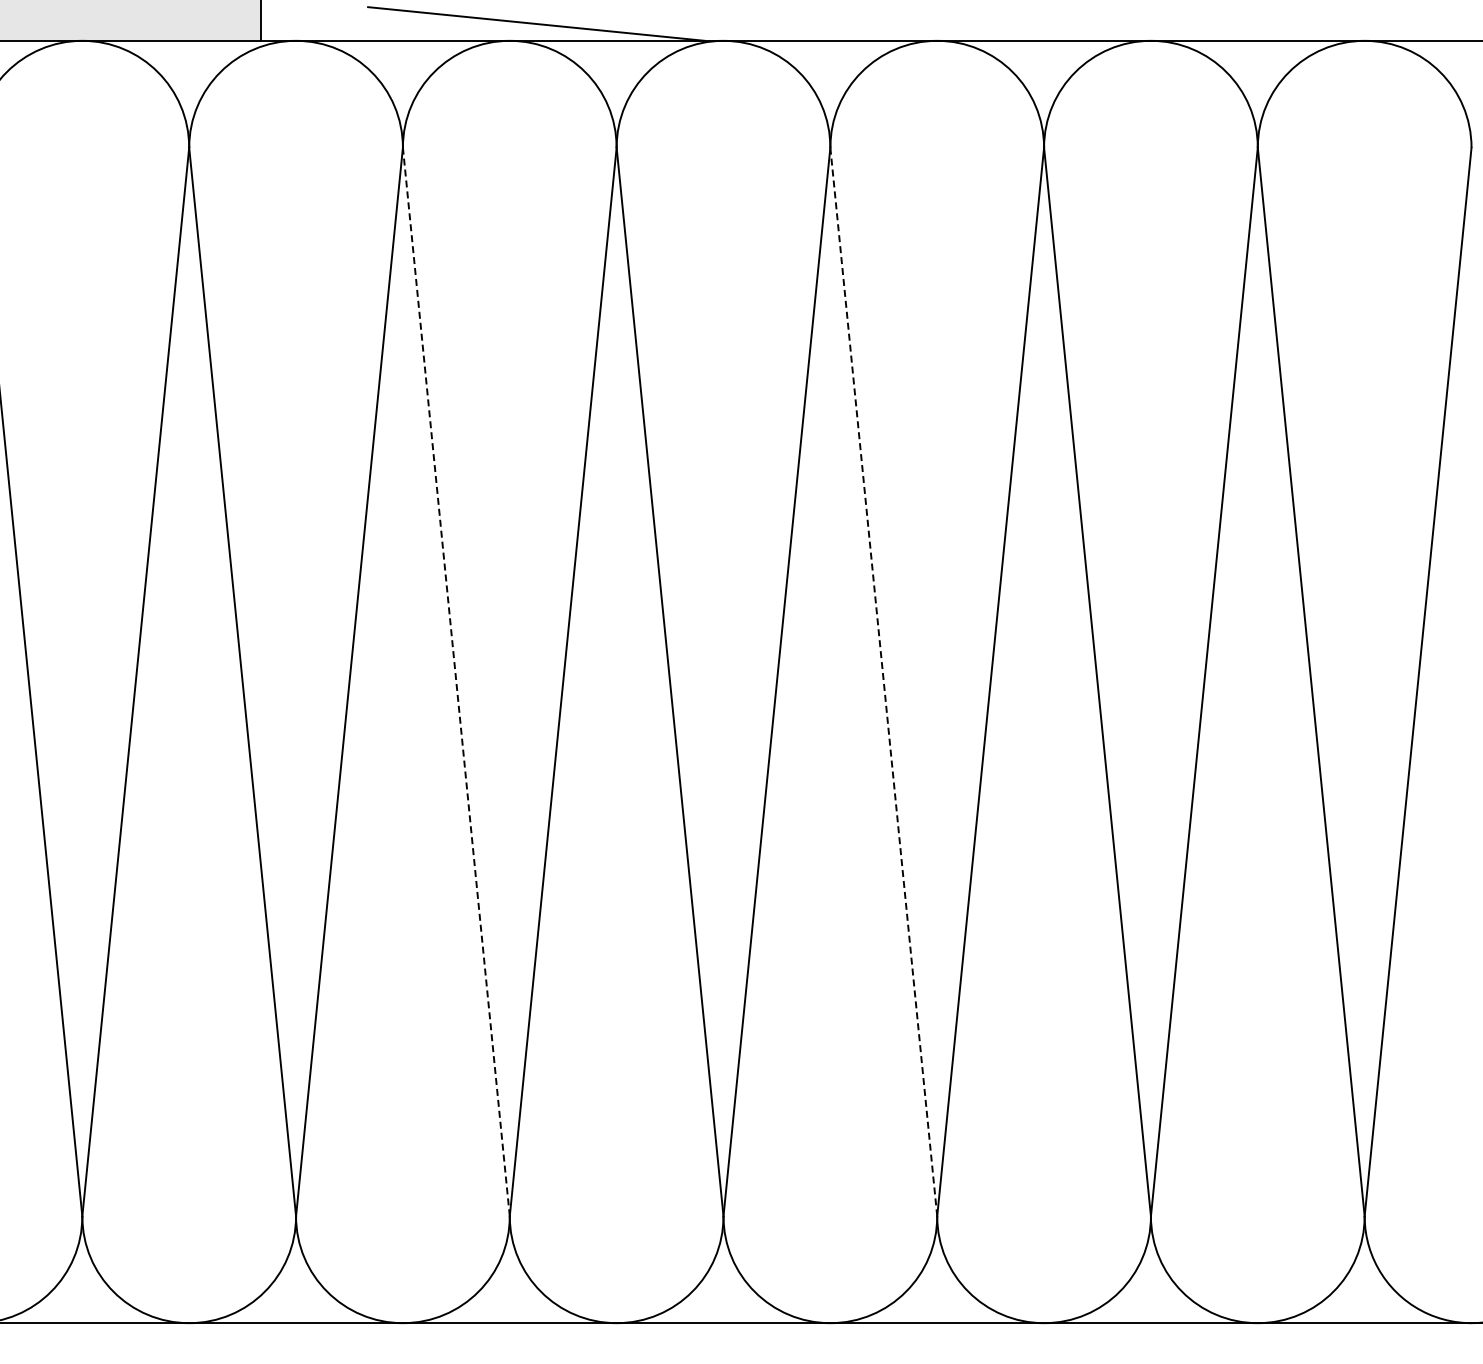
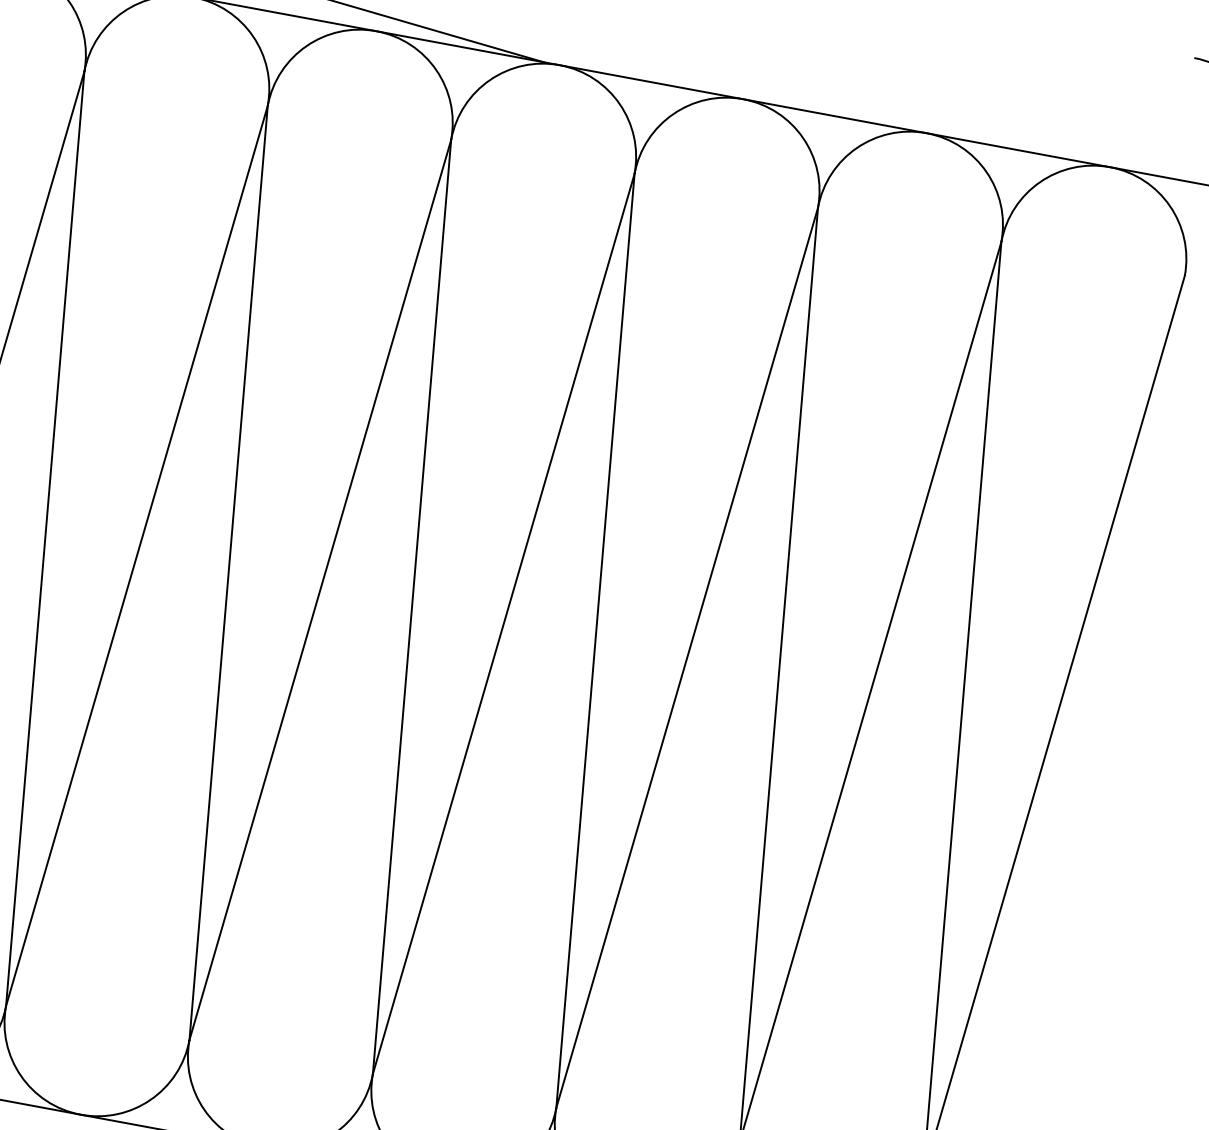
line: (456, 682) -> (228, 573), dashed -> solid
line: (883, 682) -> (595, 641), dashed -> solid

